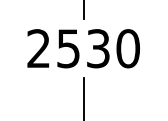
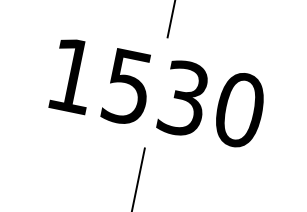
text: (38, 48) -> (71, 75), 2530 -> 1530

